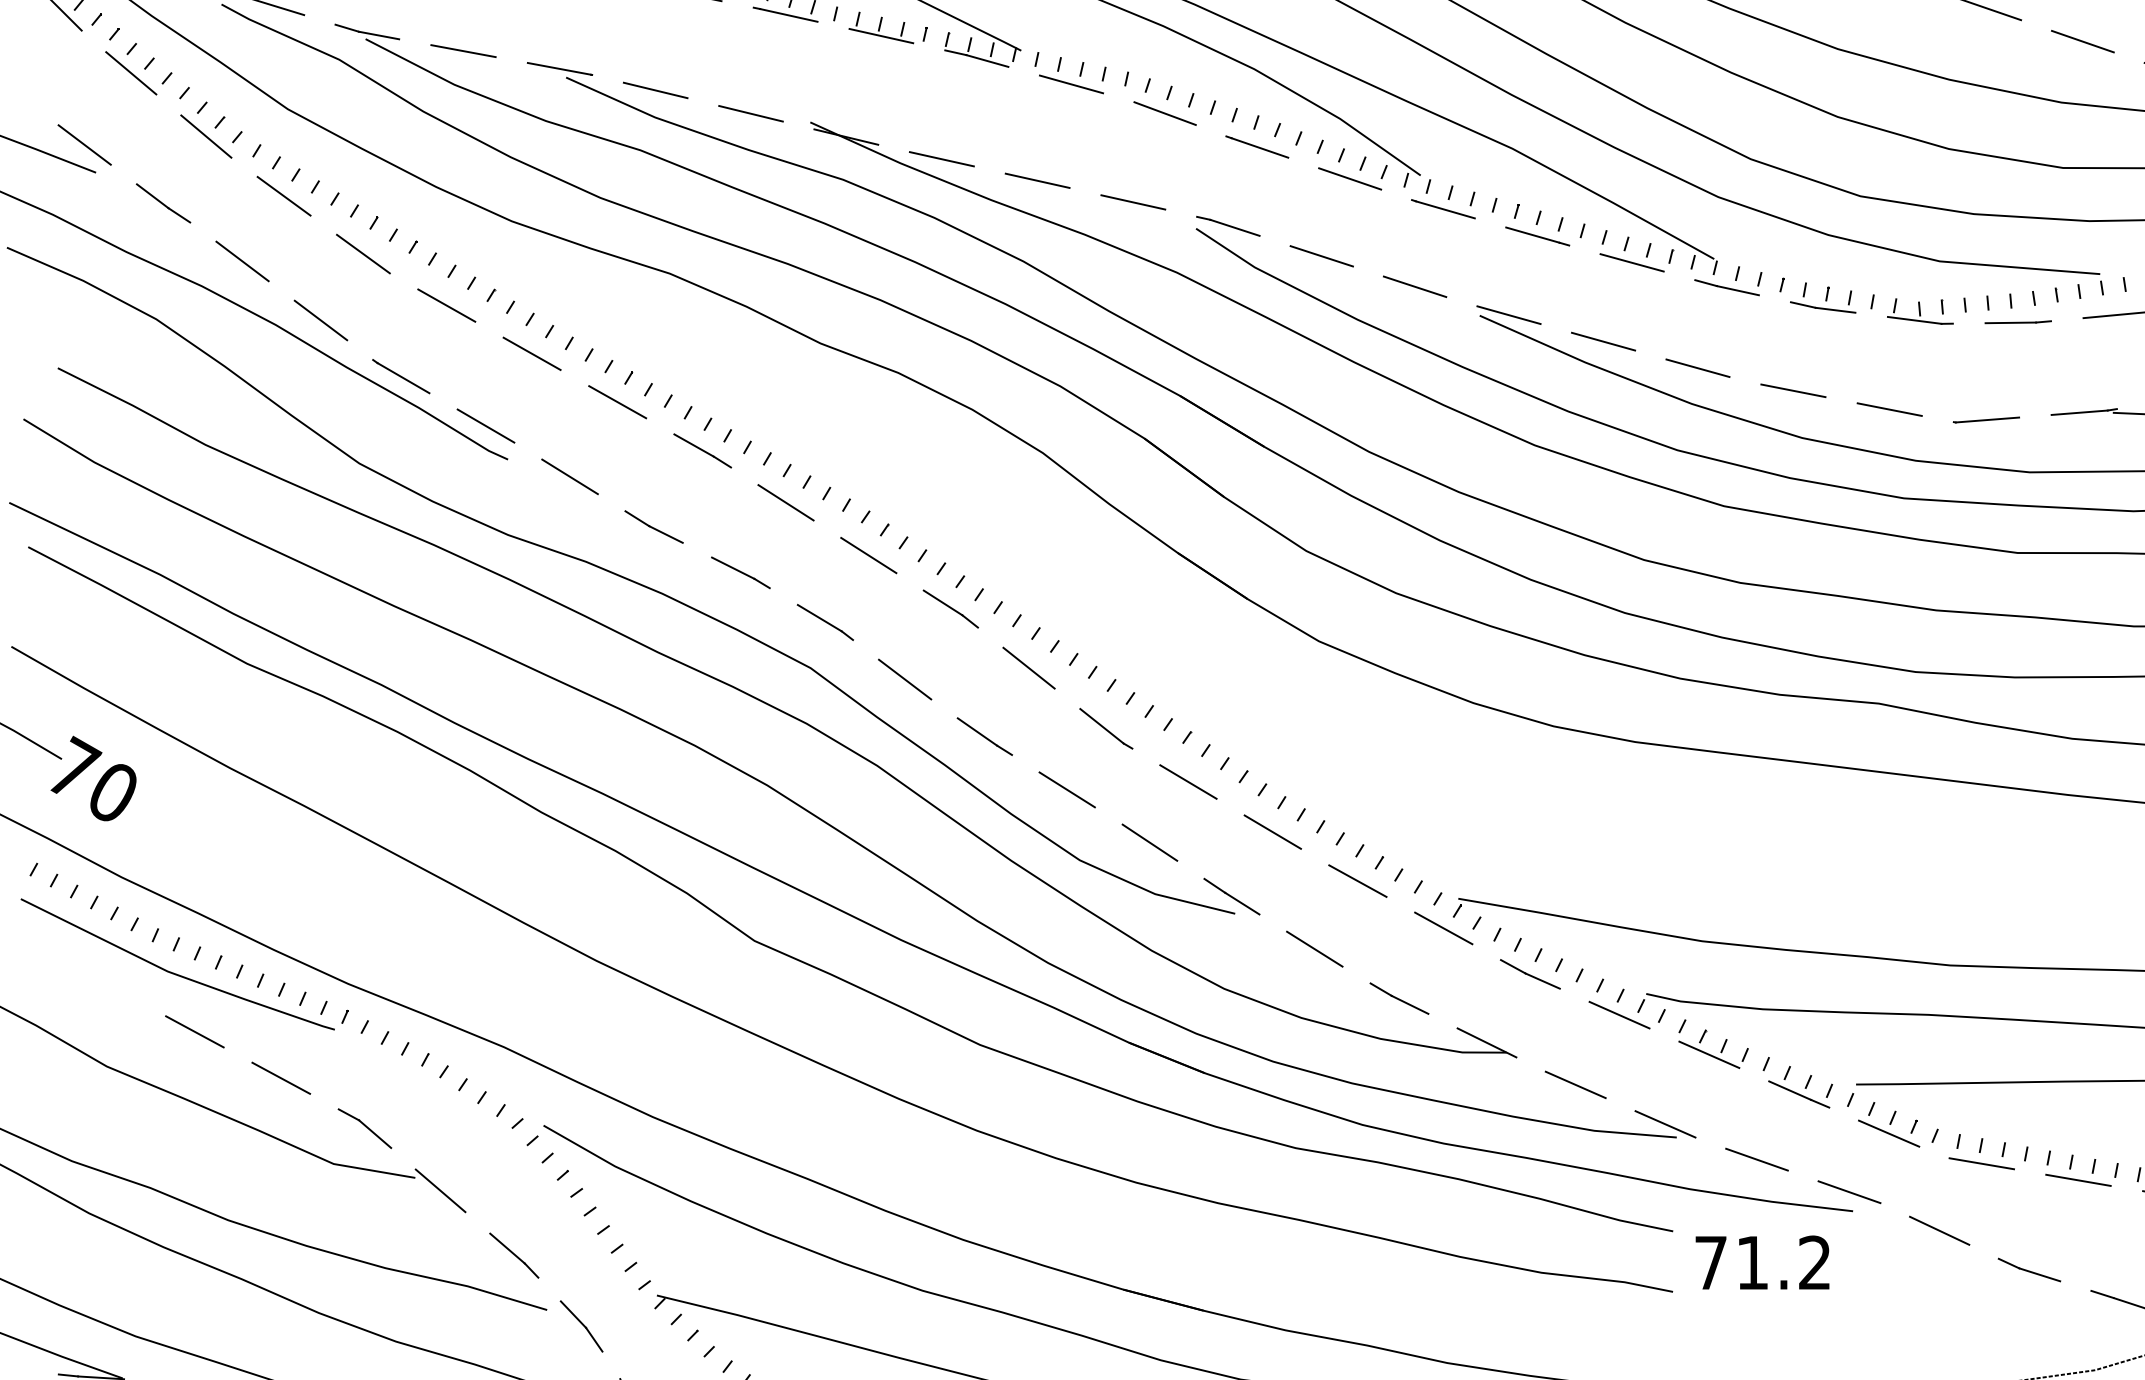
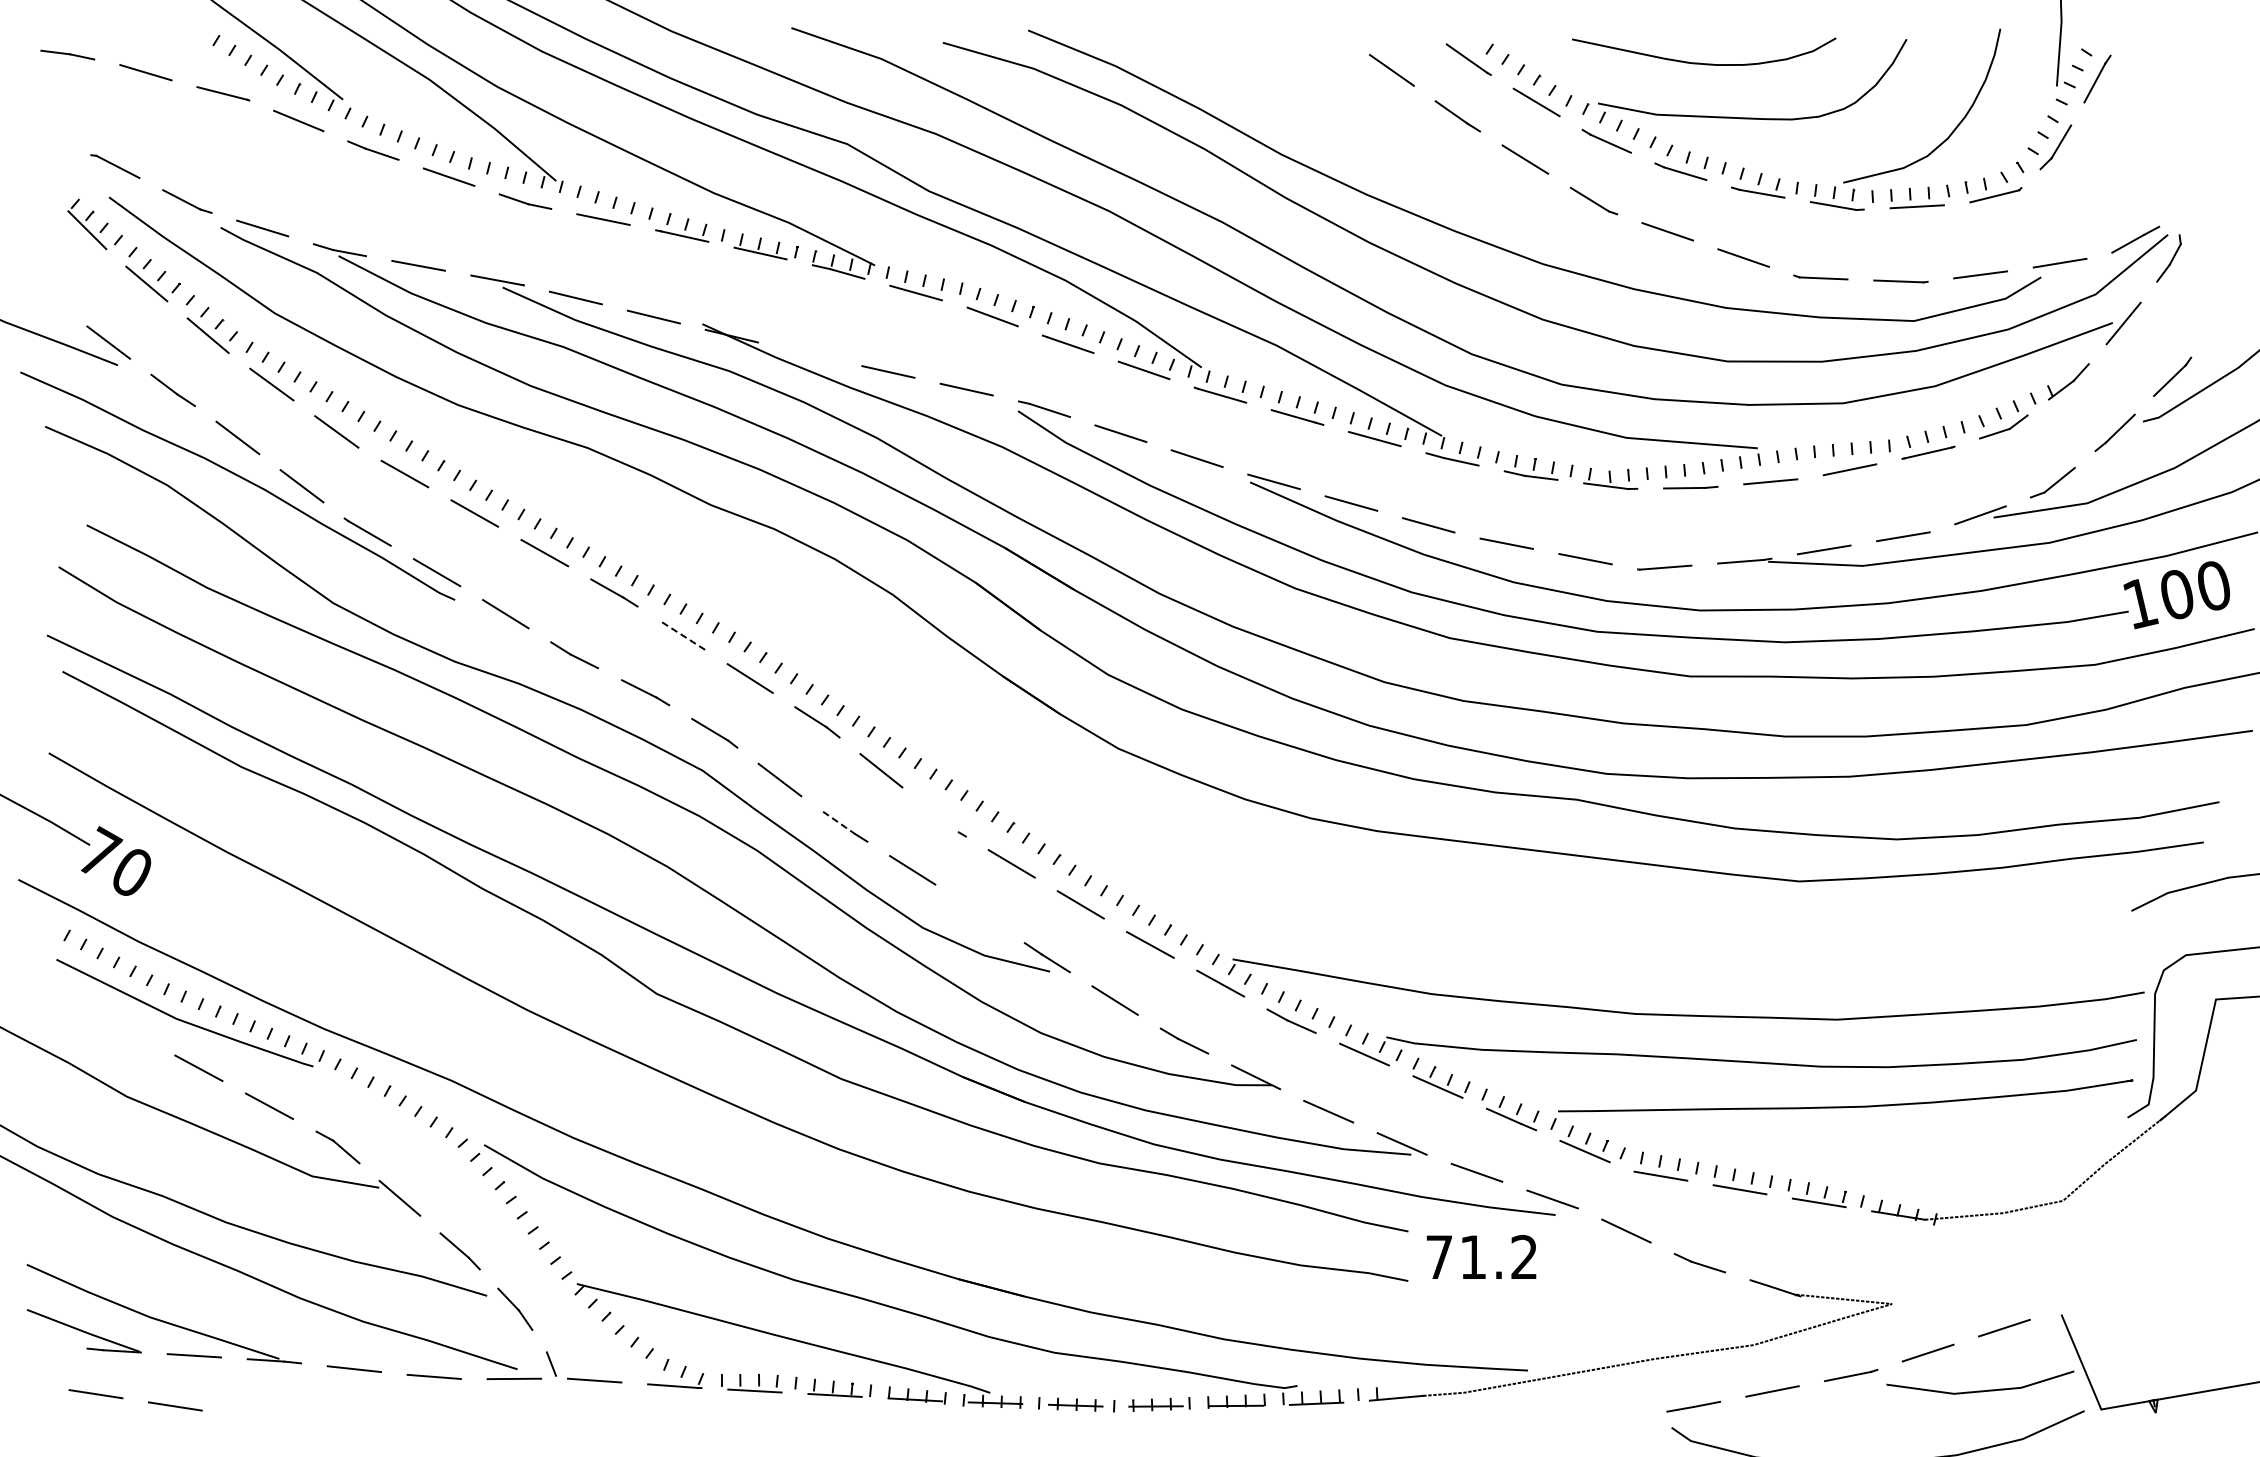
line: (941, 159) -> (809, 354), removed
line: (785, 502) -> (682, 635), solid -> dashed
line: (1101, 726) -> (940, 818), removed
line: (977, 731) -> (839, 822), solid -> dashed
line: (1150, 842) -> (980, 913), removed

